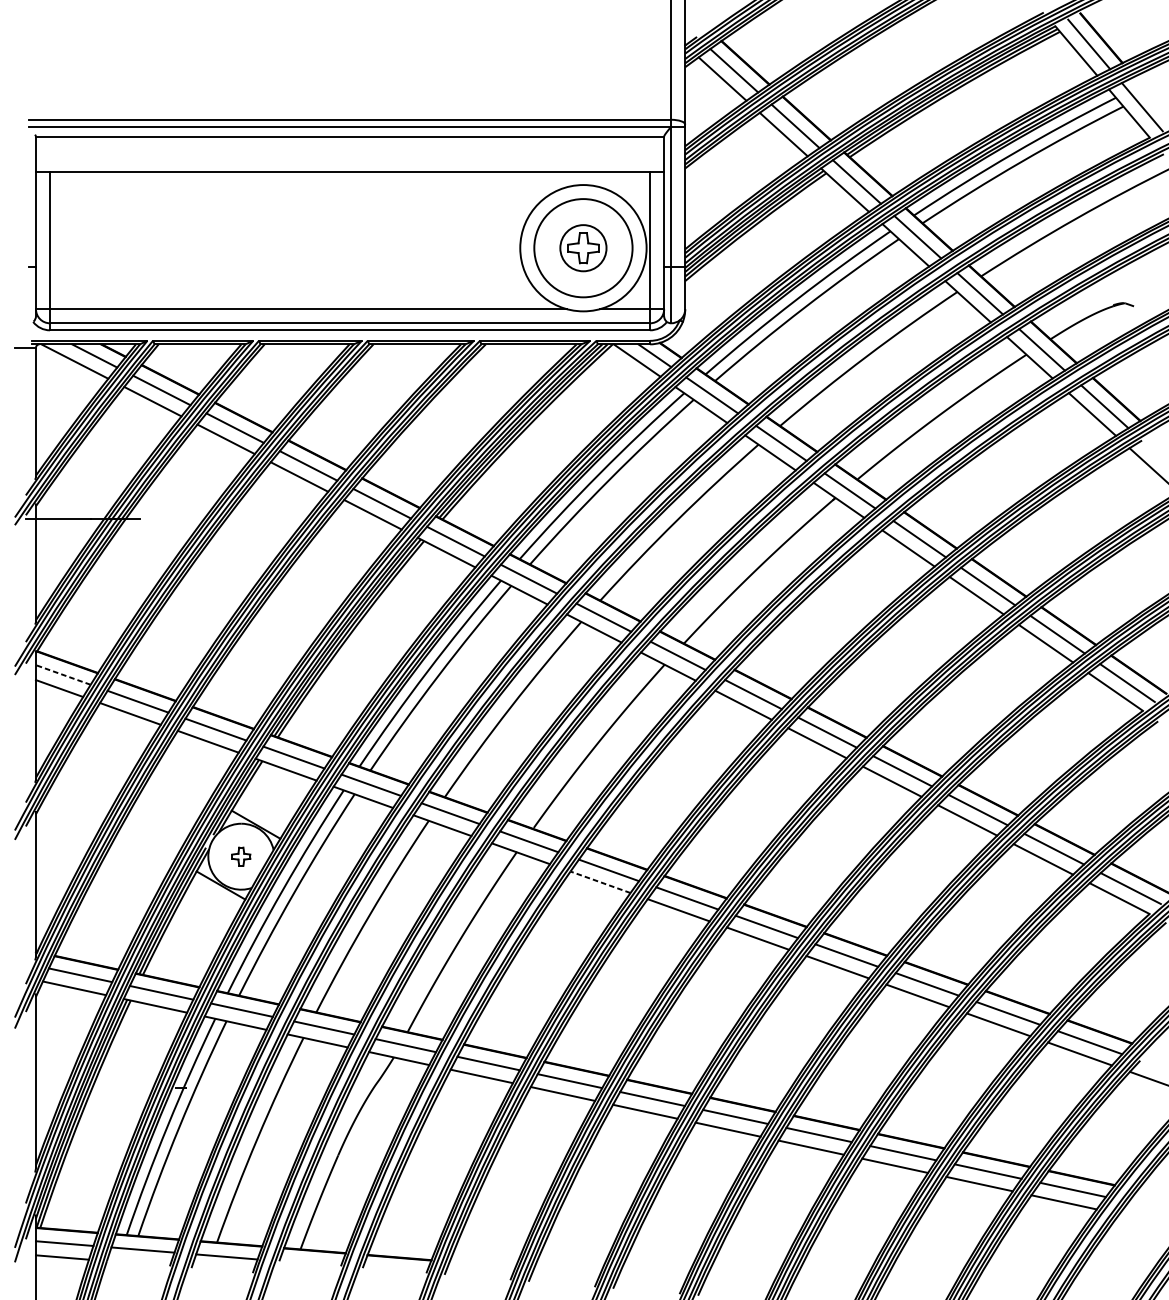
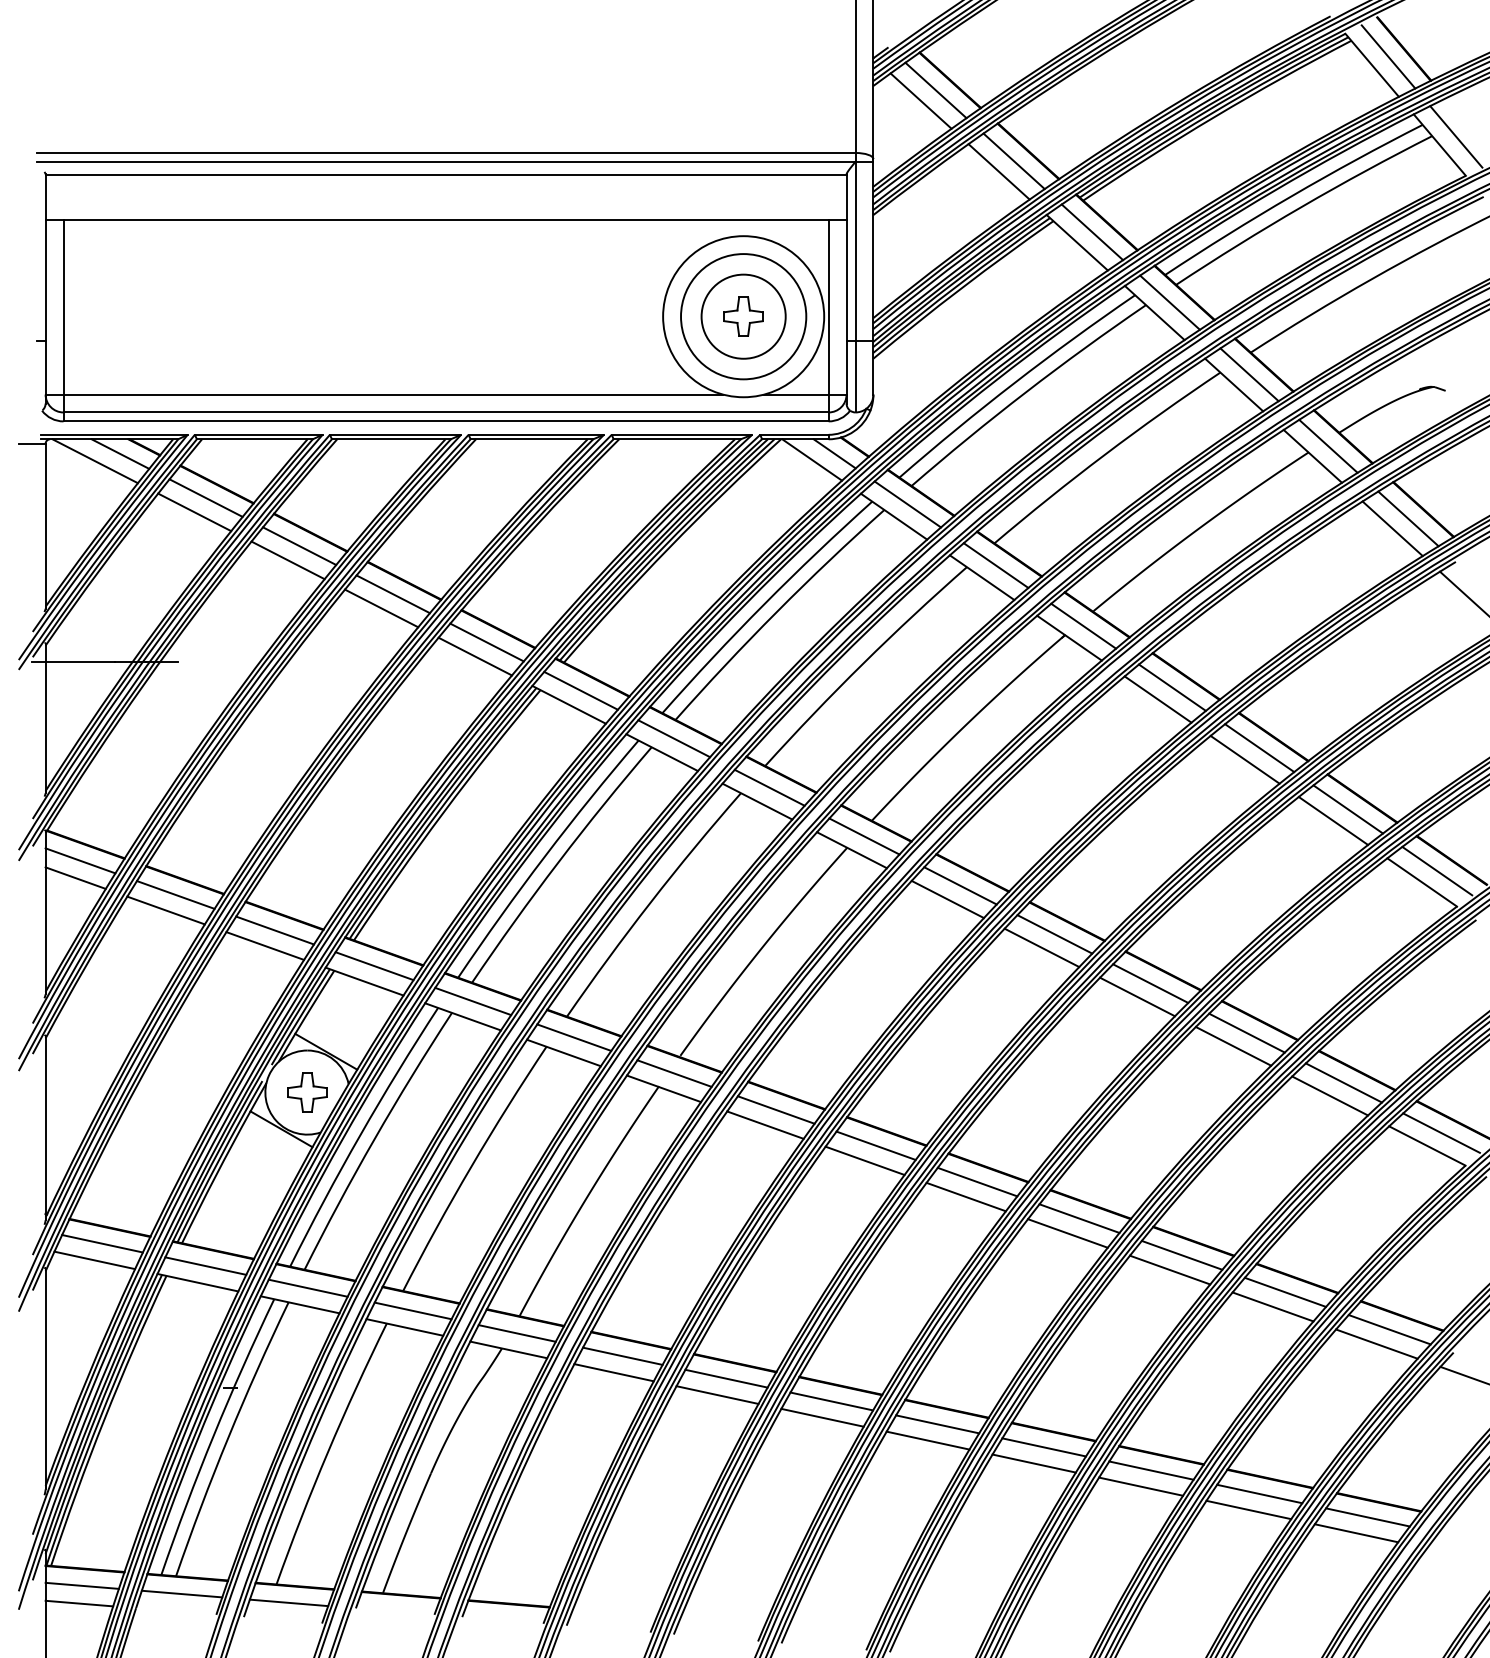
circle: (583, 248) -> (743, 316), size x1.43
line: (63, 674) -> (80, 860), dashed -> solid
part: (241, 856) -> (307, 1092), size x1.67
line: (600, 882) -> (765, 1125), dashed -> solid

